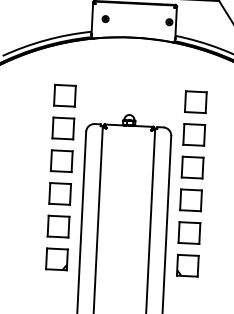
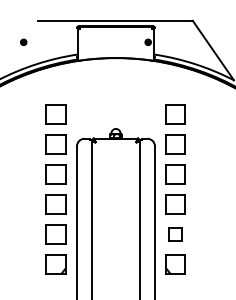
part: (105, 19) -> (23, 42), moved
part: (188, 233) -> (175, 234), size x0.7

